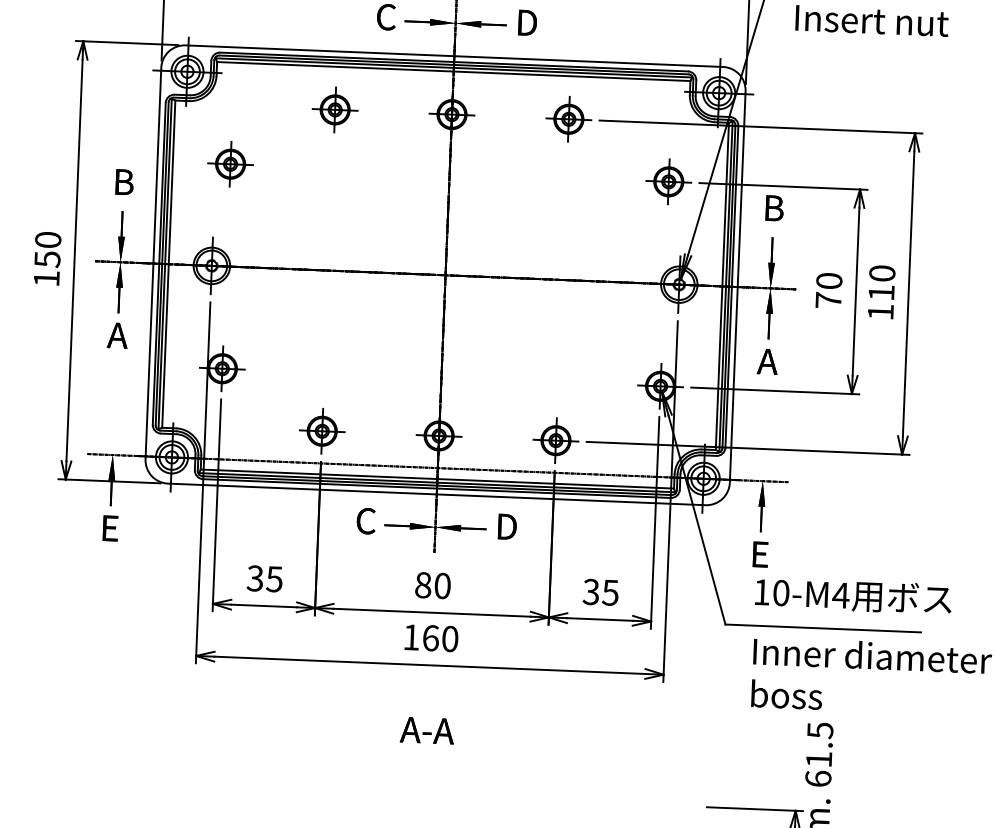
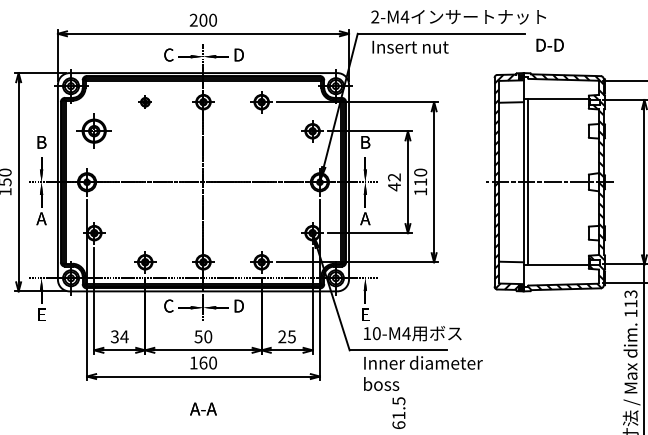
part: (335, 110) -> (145, 102), size x0.6
part: (230, 164) -> (94, 131), size x1.6
text: (828, 291) -> (394, 182), 70 -> 42
text: (274, 578) -> (124, 336), 35 -> 34
text: (423, 584) -> (198, 336), 80 -> 50
text: (591, 593) -> (282, 337), 35 -> 25

